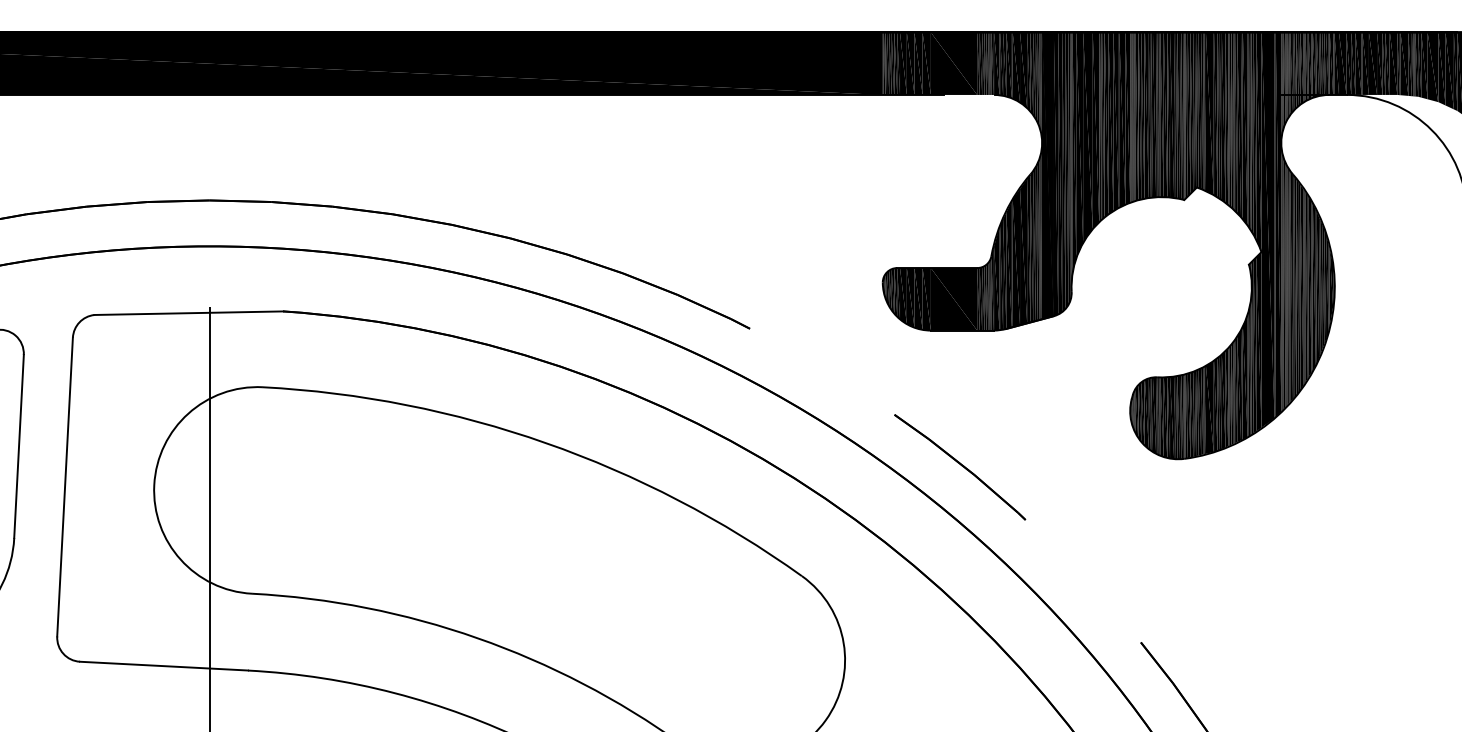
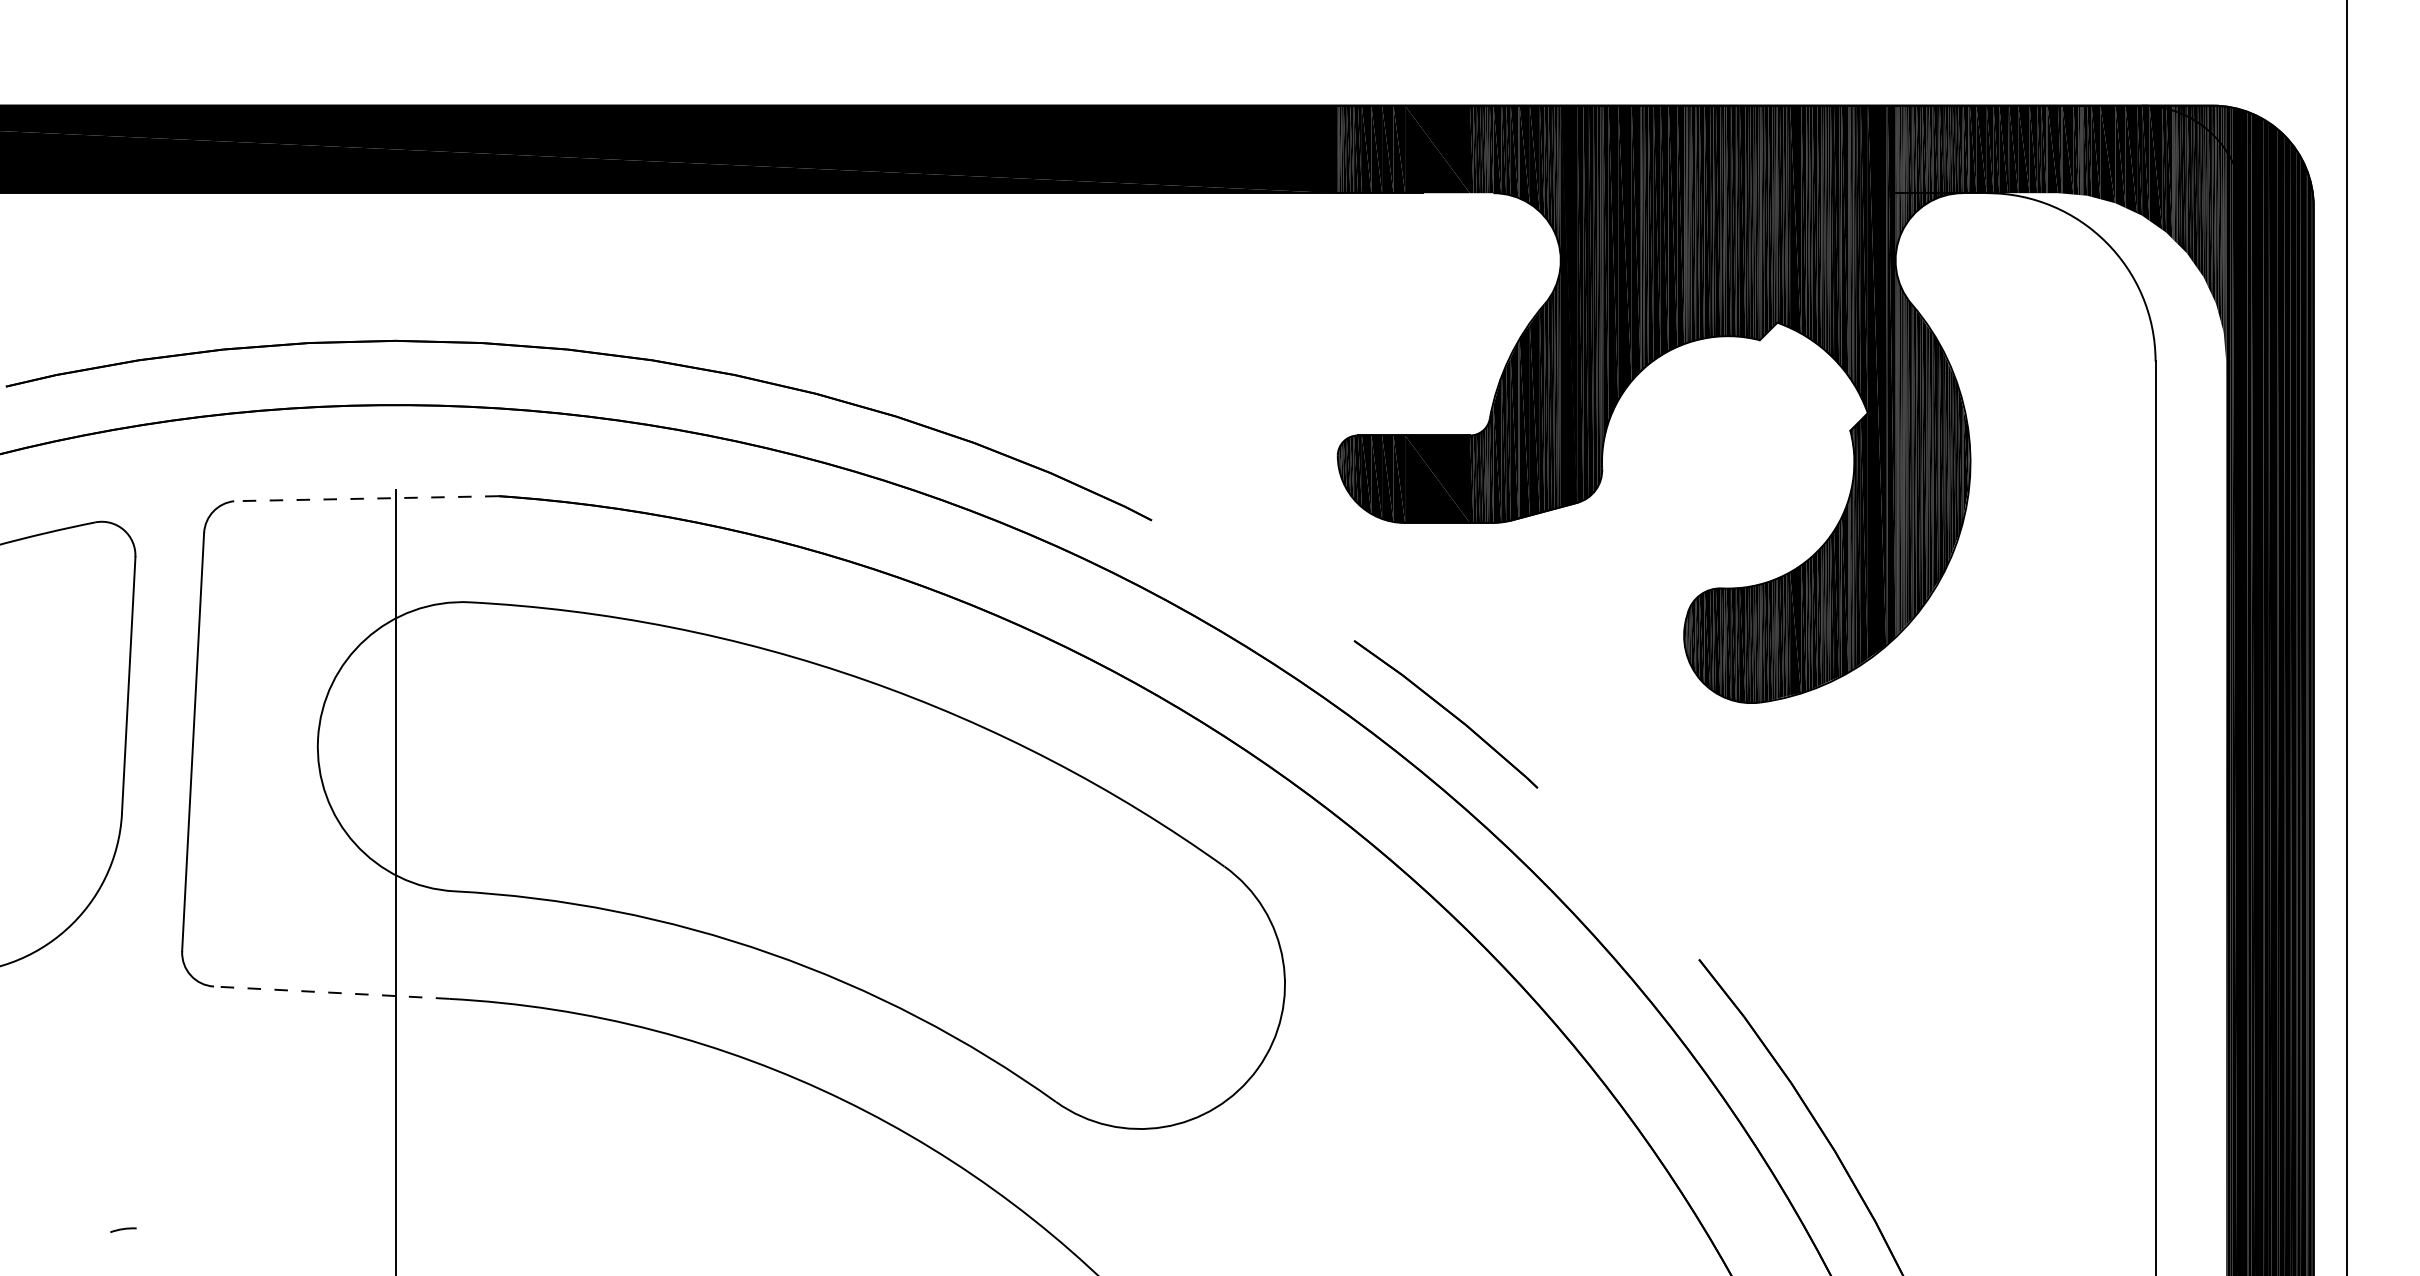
line: (188, 313) -> (365, 498), solid -> dashed
line: (163, 665) -> (331, 992), solid -> dashed

